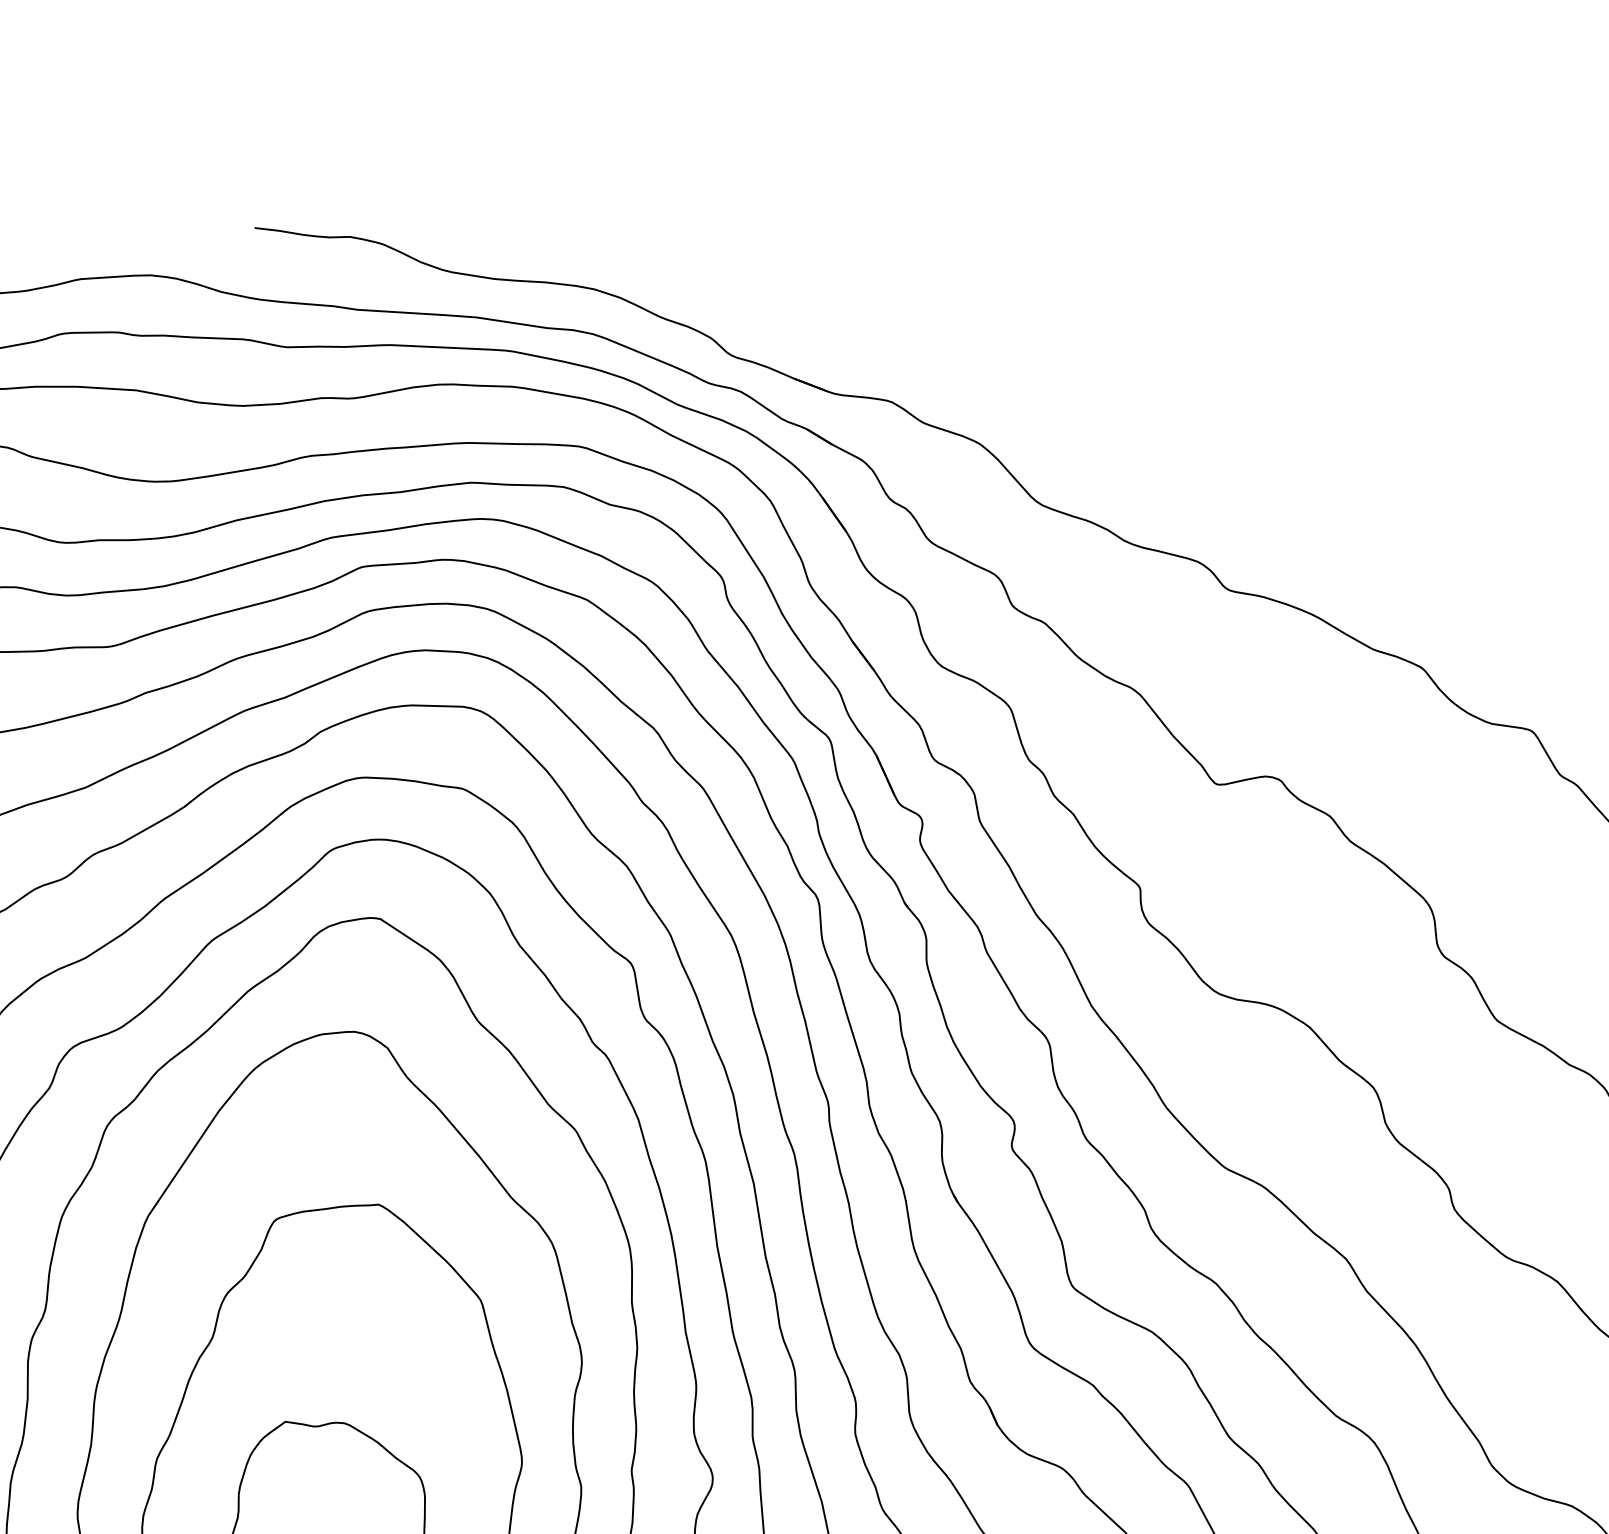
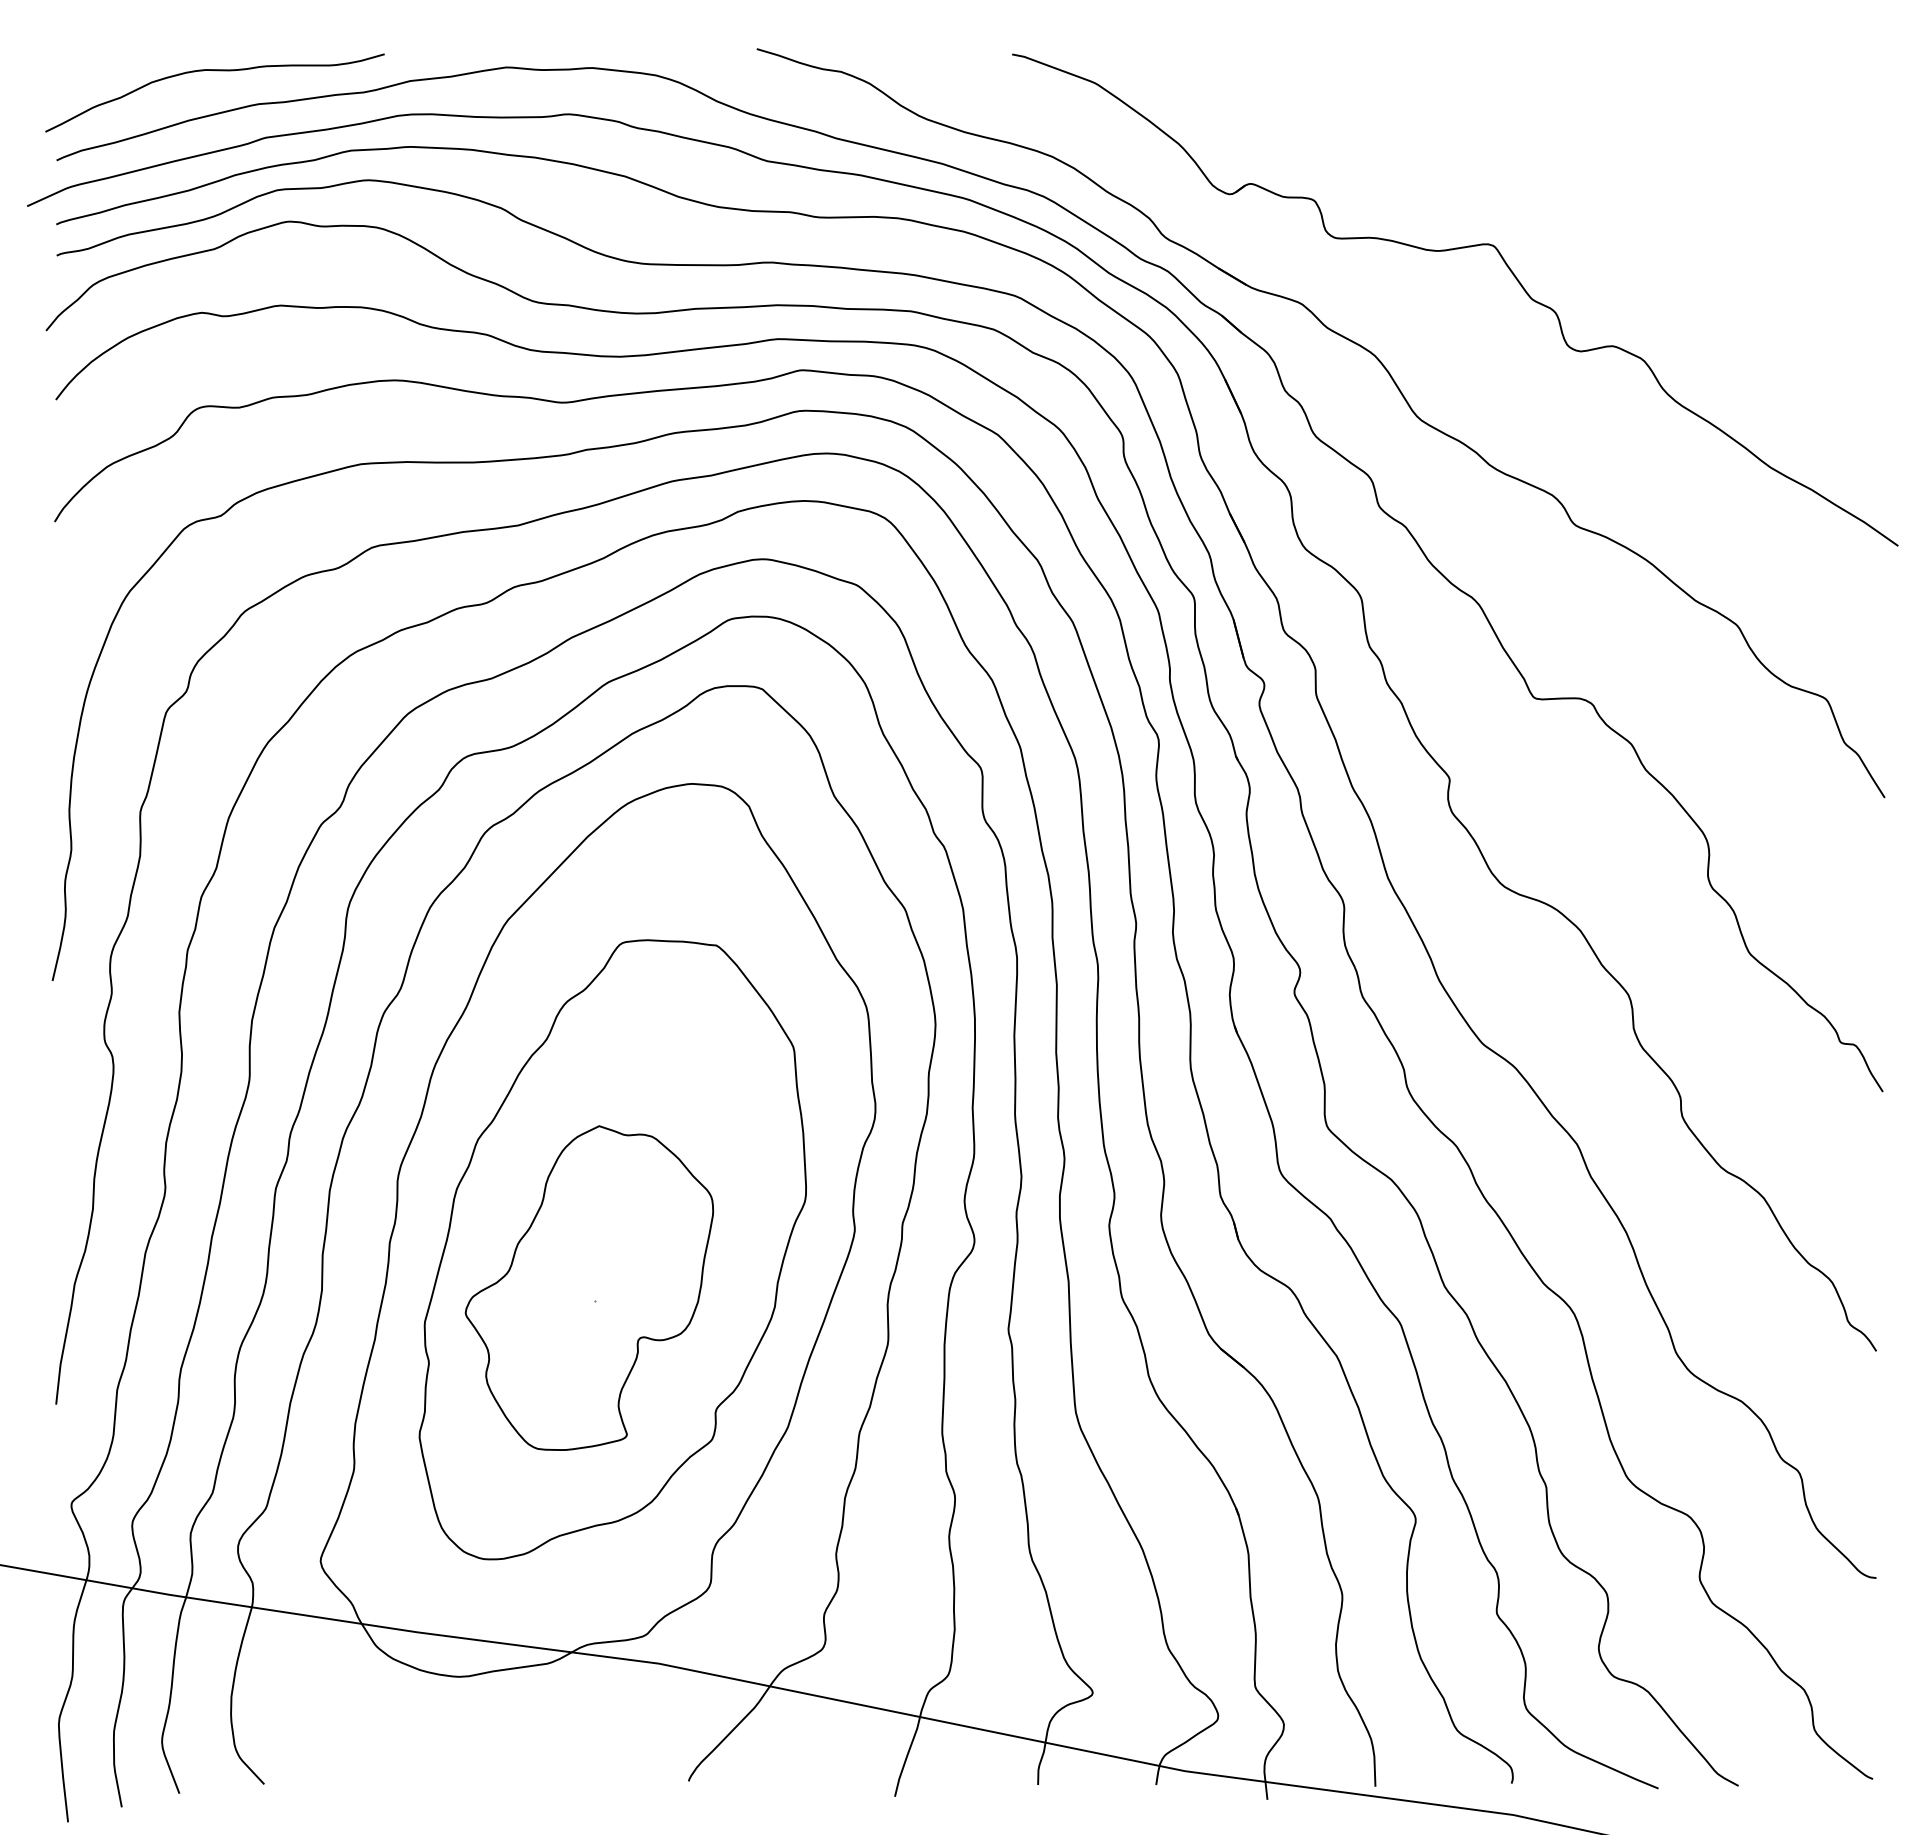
part: (1038, 318) -> (1446, 251), added

